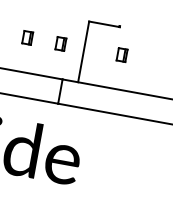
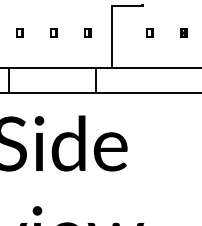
part: (27, 36) -> (53, 32), size x0.62
part: (60, 42) -> (87, 32), size x0.62
part: (121, 54) -> (149, 32), size x0.62
part: (155, 60) -> (183, 32), added

